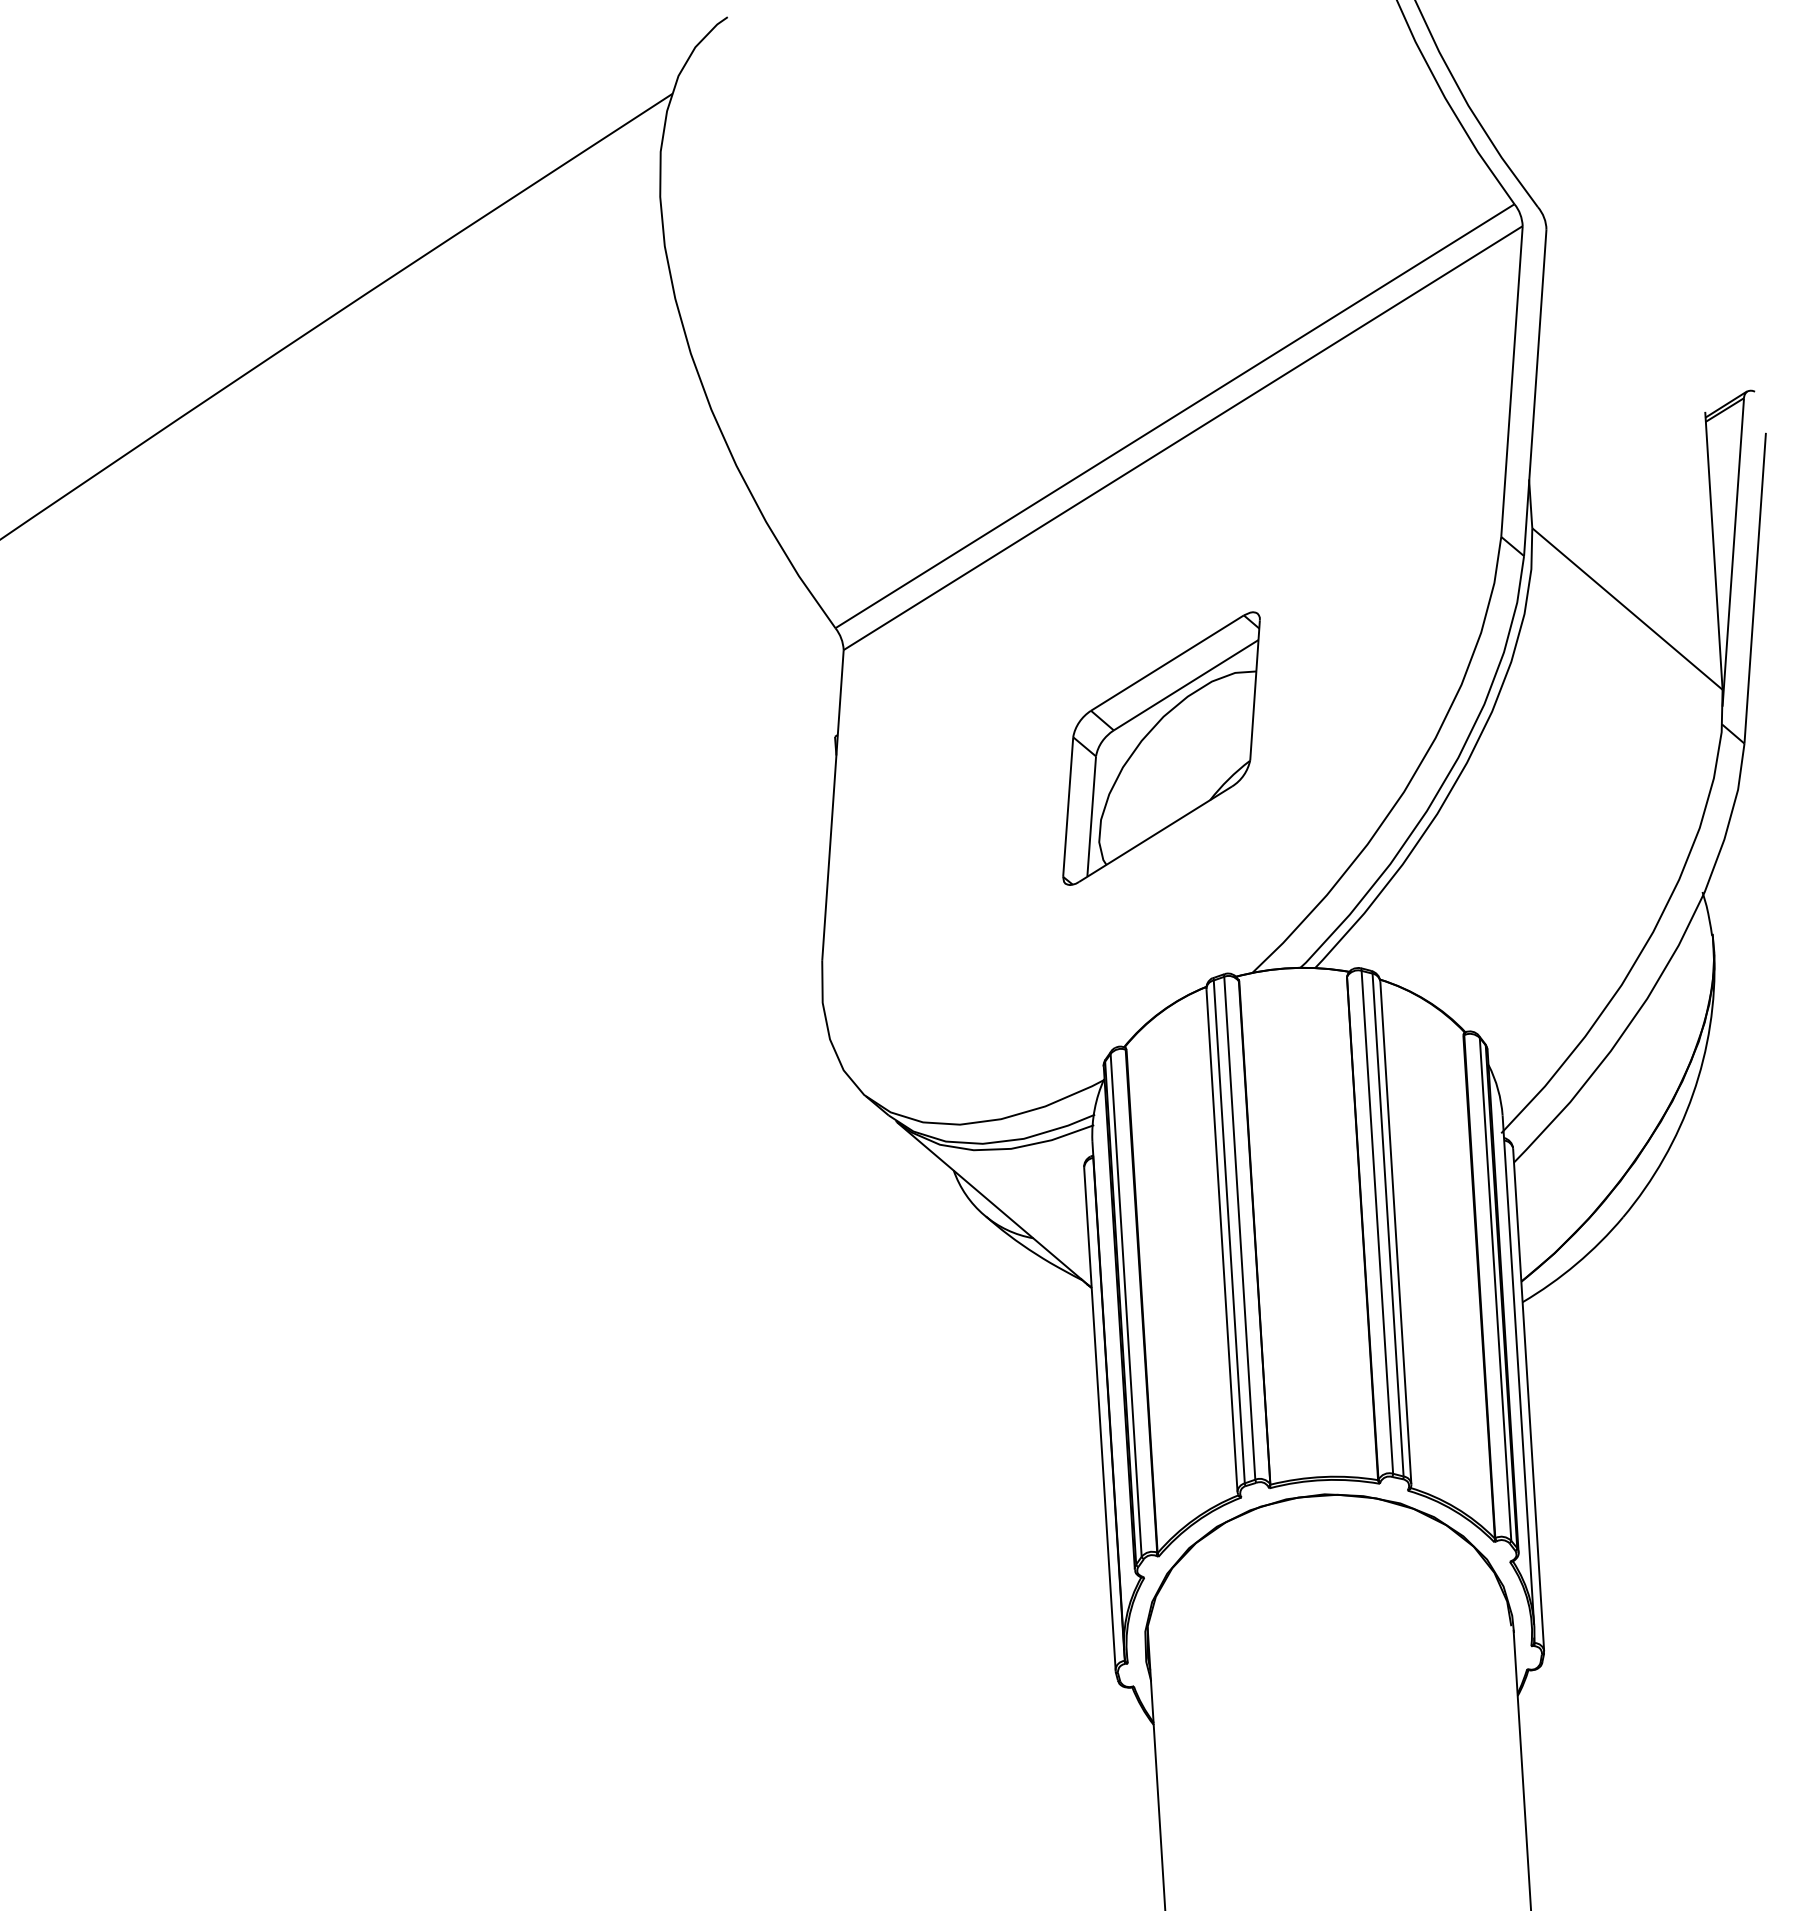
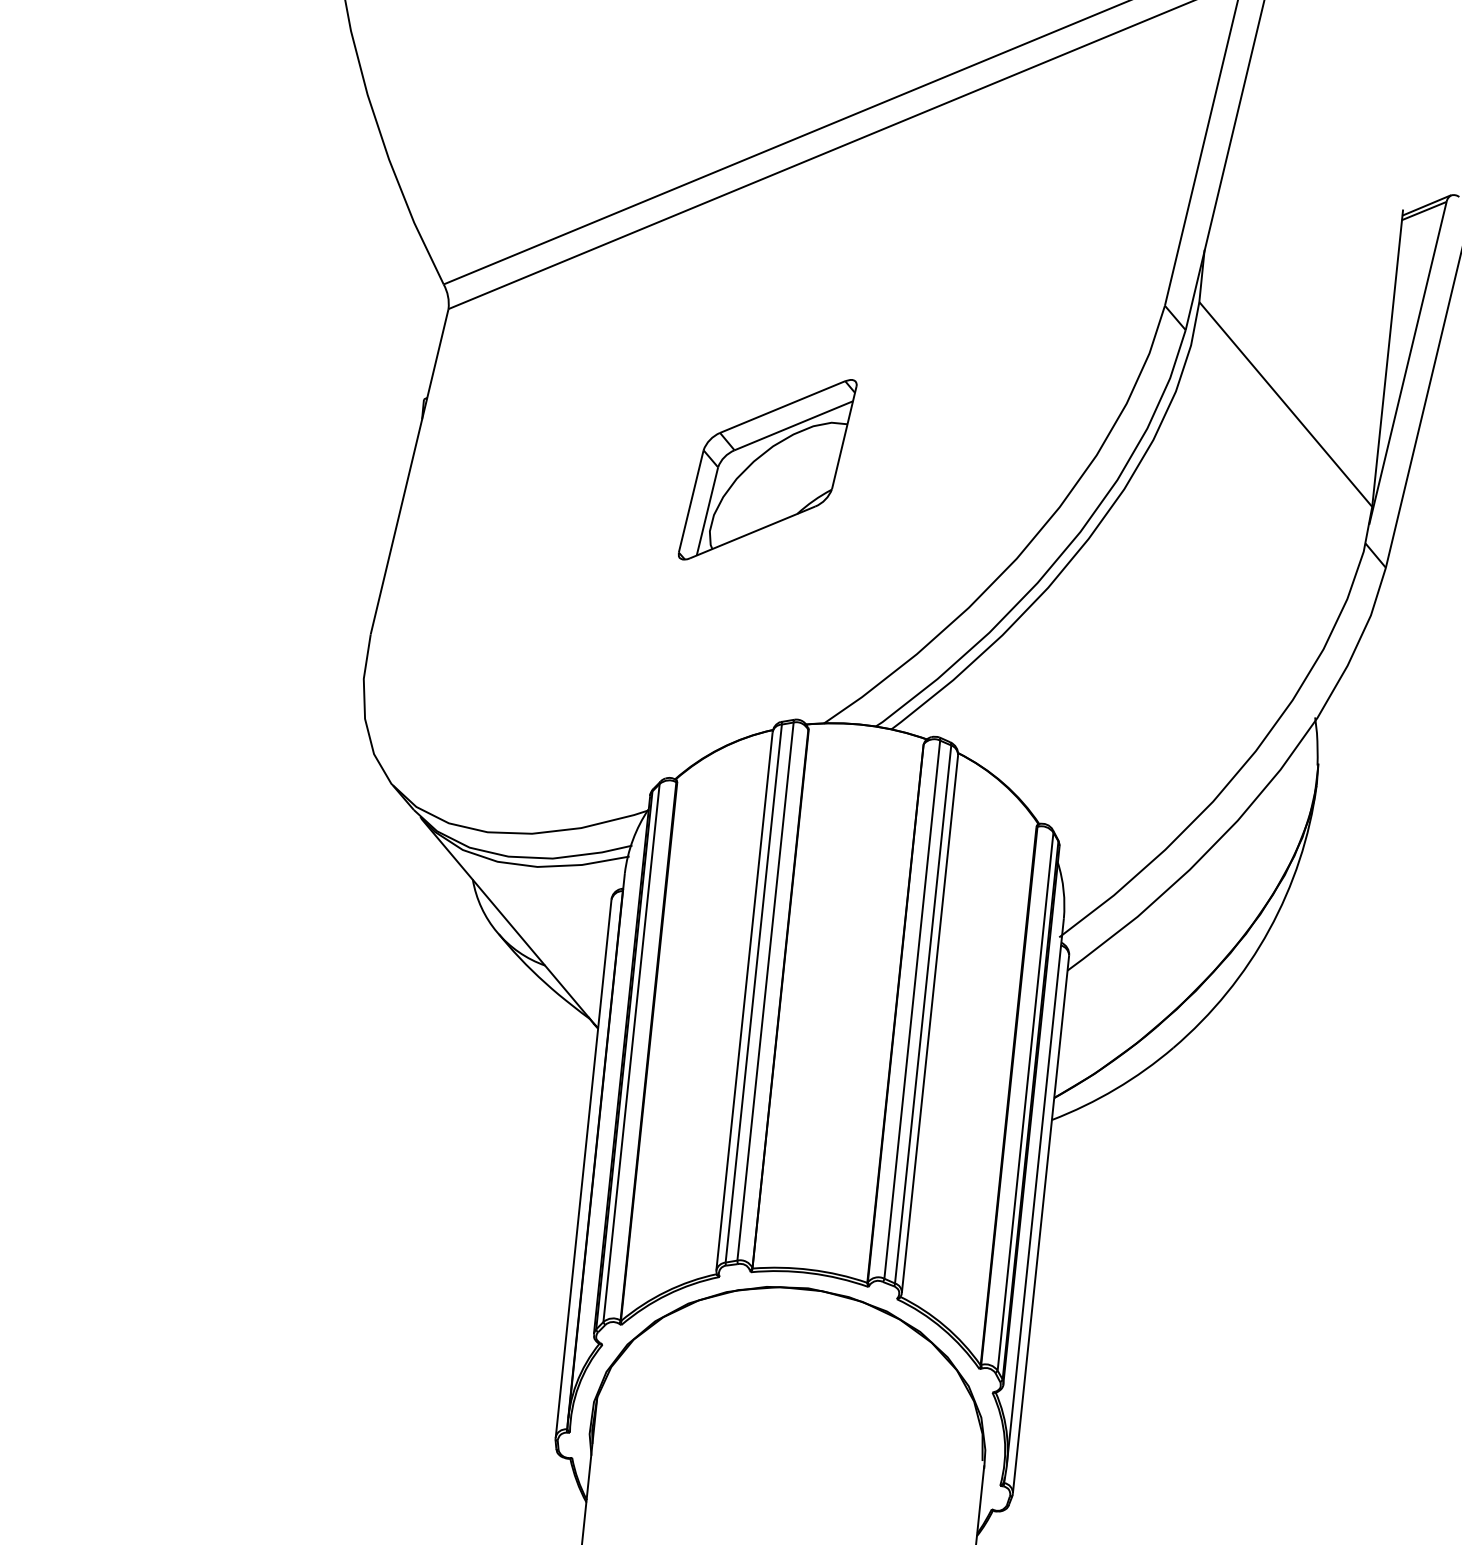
part: (1161, 748) -> (767, 469), size x0.7

